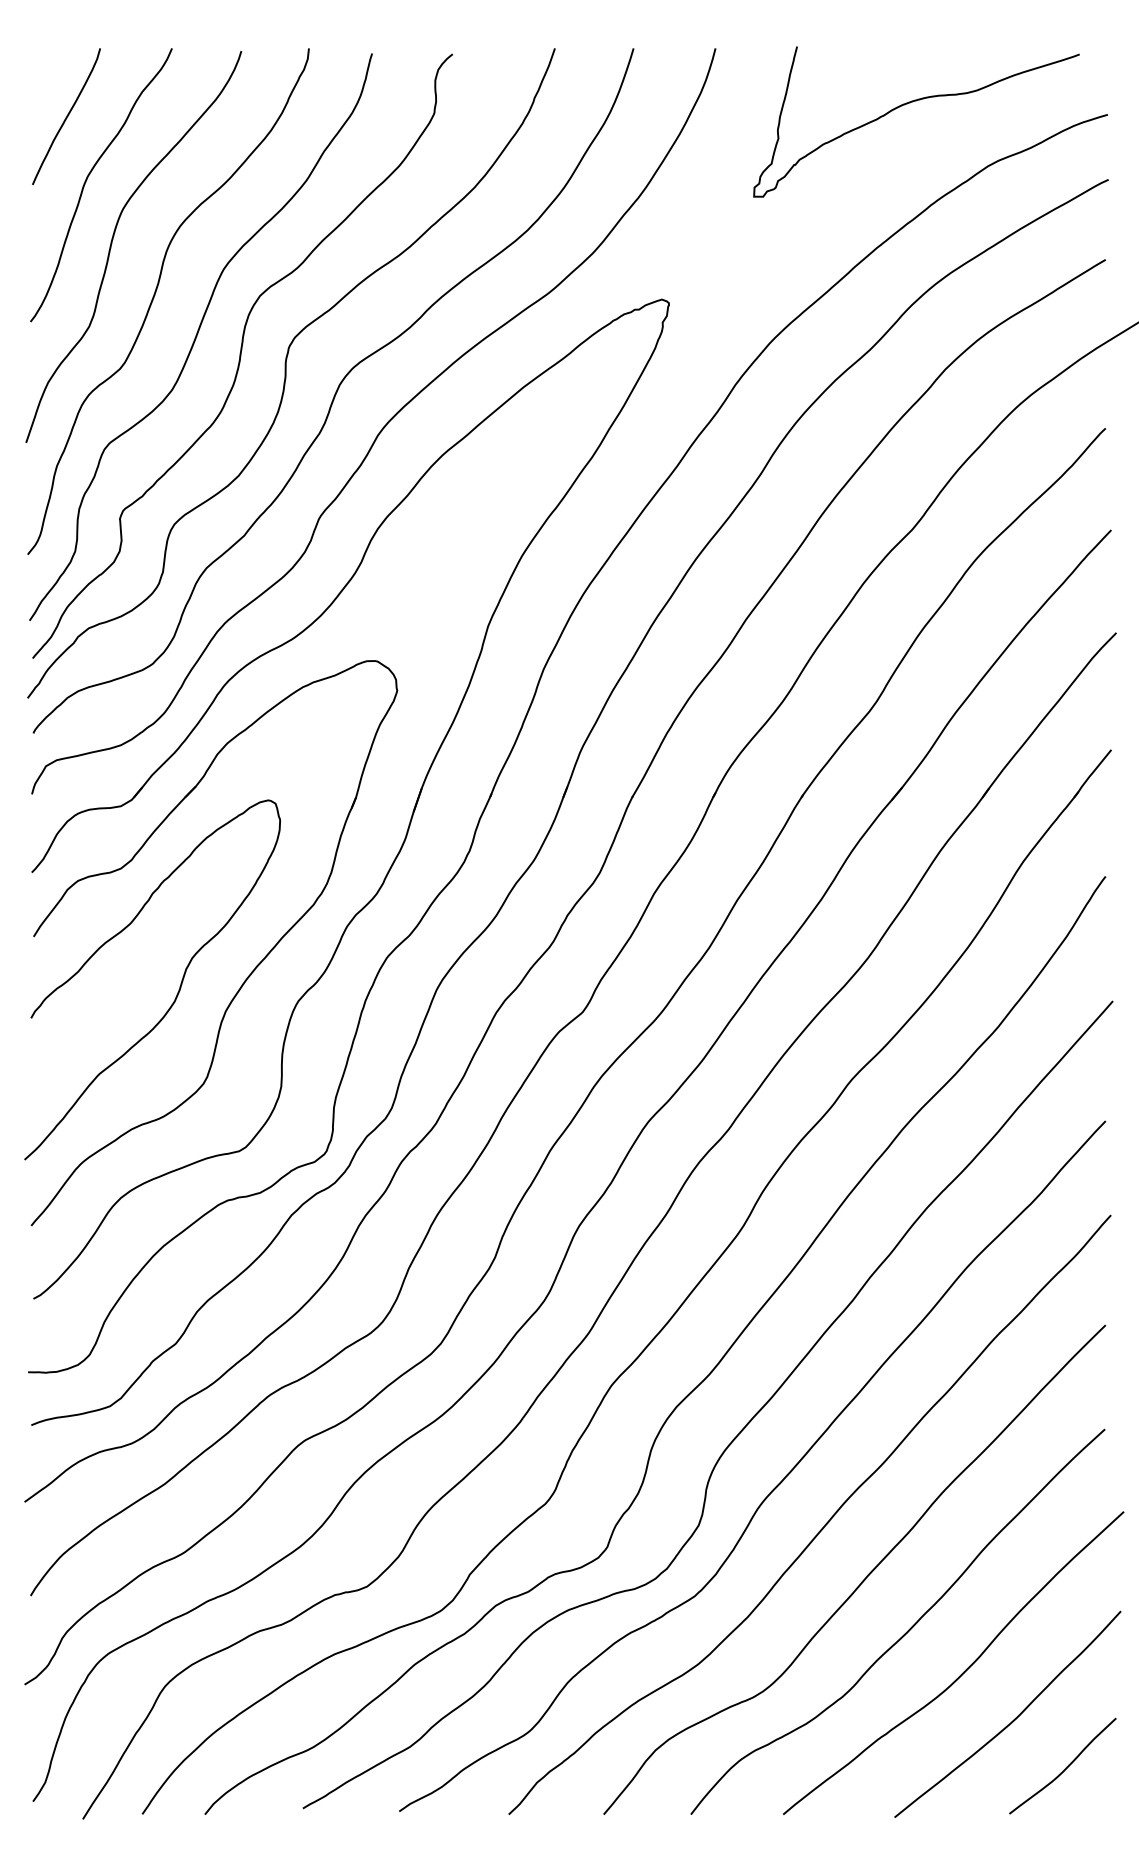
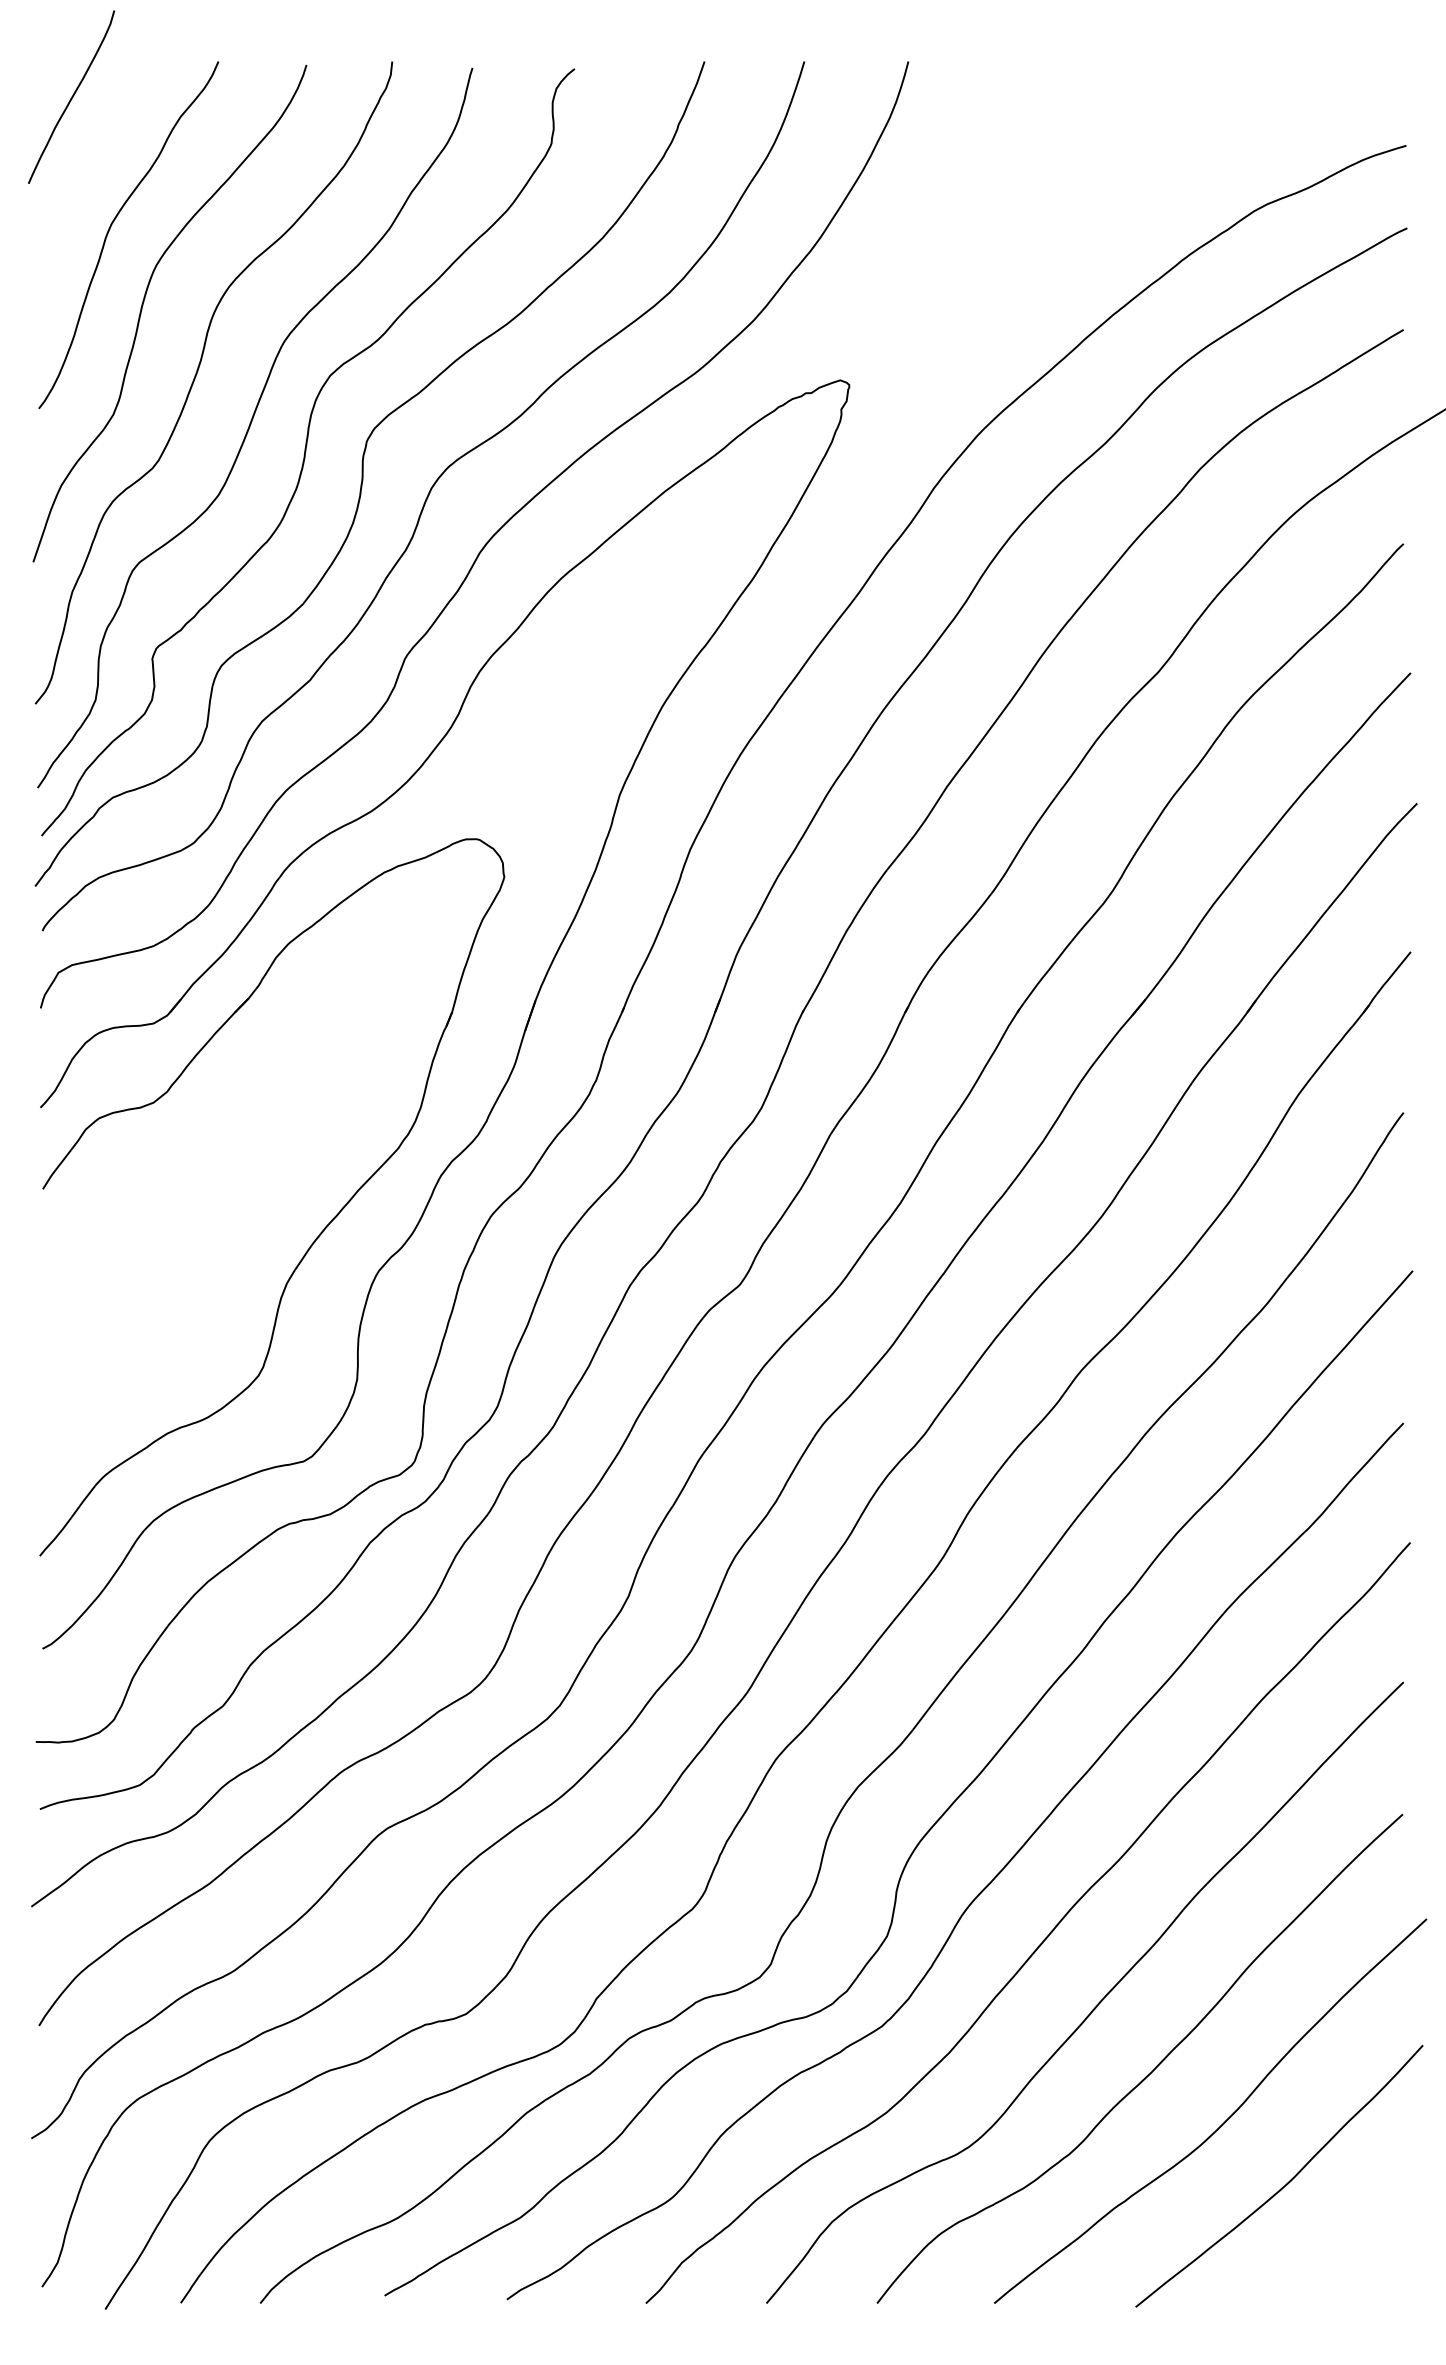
curve: (909, 103) -> (1154, 131), removed
curve: (66, 116) -> (71, 96), moved
curve: (179, 988) -> (227, 1254), removed
curve: (1065, 1768) -> (1352, 2244), removed

